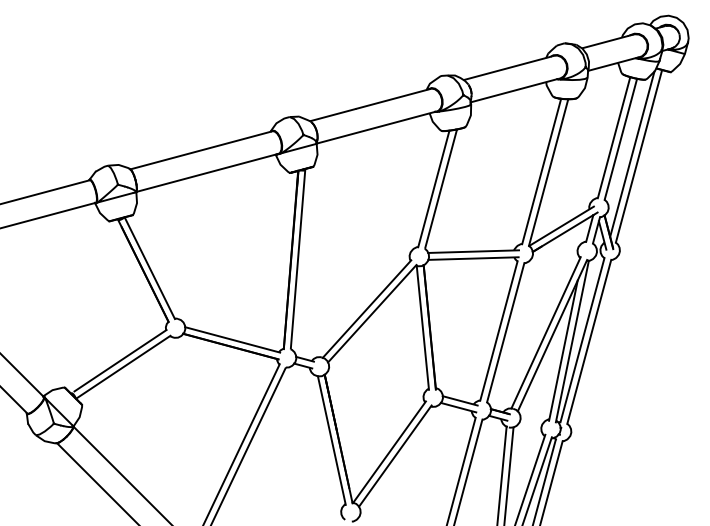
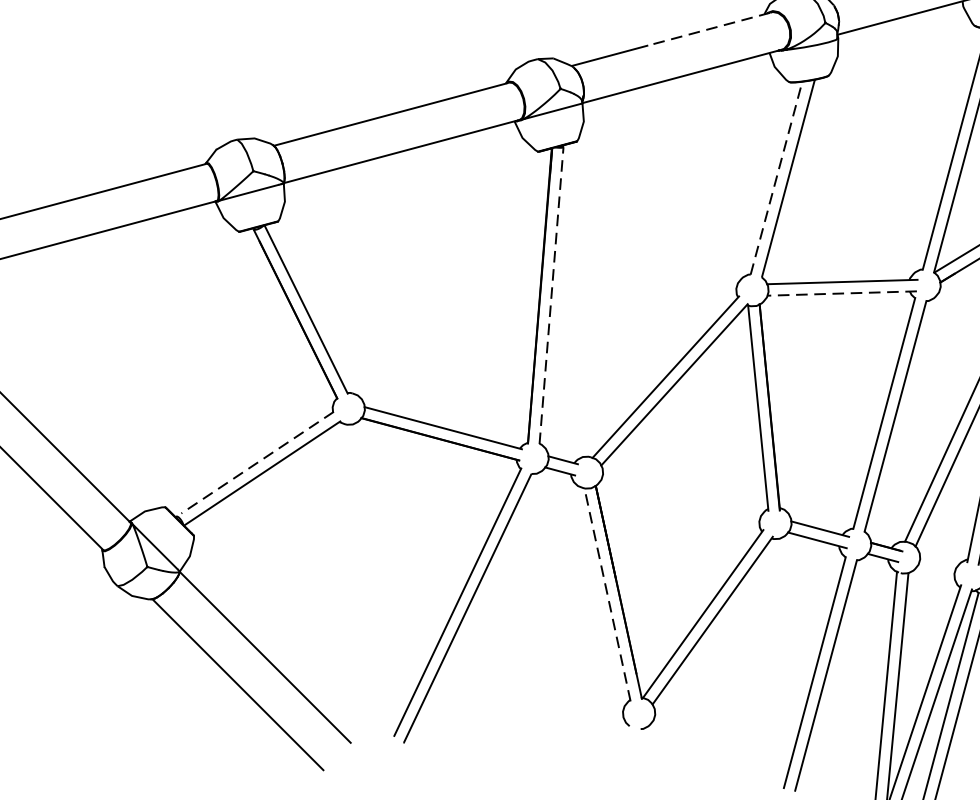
line: (392, 99) -> (708, 30), solid -> dashed
line: (433, 188) -> (775, 177), solid -> dashed
line: (298, 258) -> (552, 293), solid -> dashed
line: (473, 258) -> (842, 293), solid -> dashed
line: (120, 360) -> (257, 462), solid -> dashed
line: (331, 440) -> (606, 594), solid -> dashed

